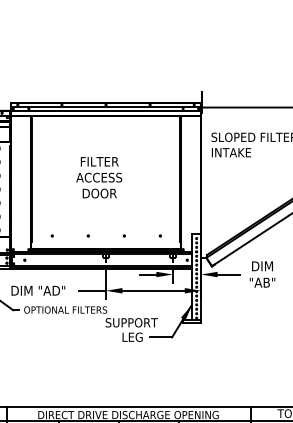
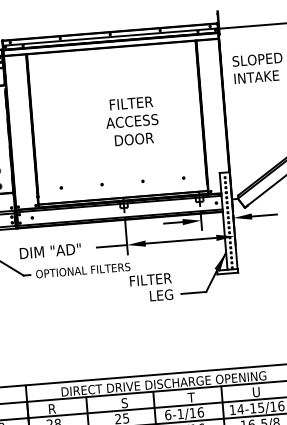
text: (99, 177) -> (132, 121), moved
text: (131, 322) -> (158, 278), SUPPORT -> FILTER

